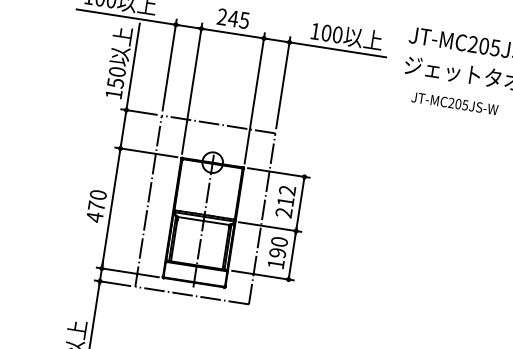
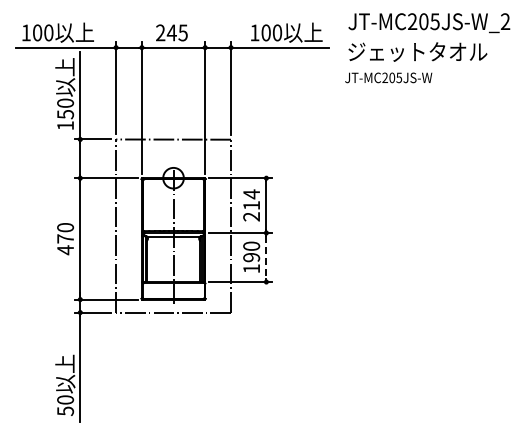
text: (454, 103) -> (388, 77), moved
text: (287, 190) -> (251, 194), 212 -> 214
line: (292, 256) -> (266, 258), solid -> dashed

